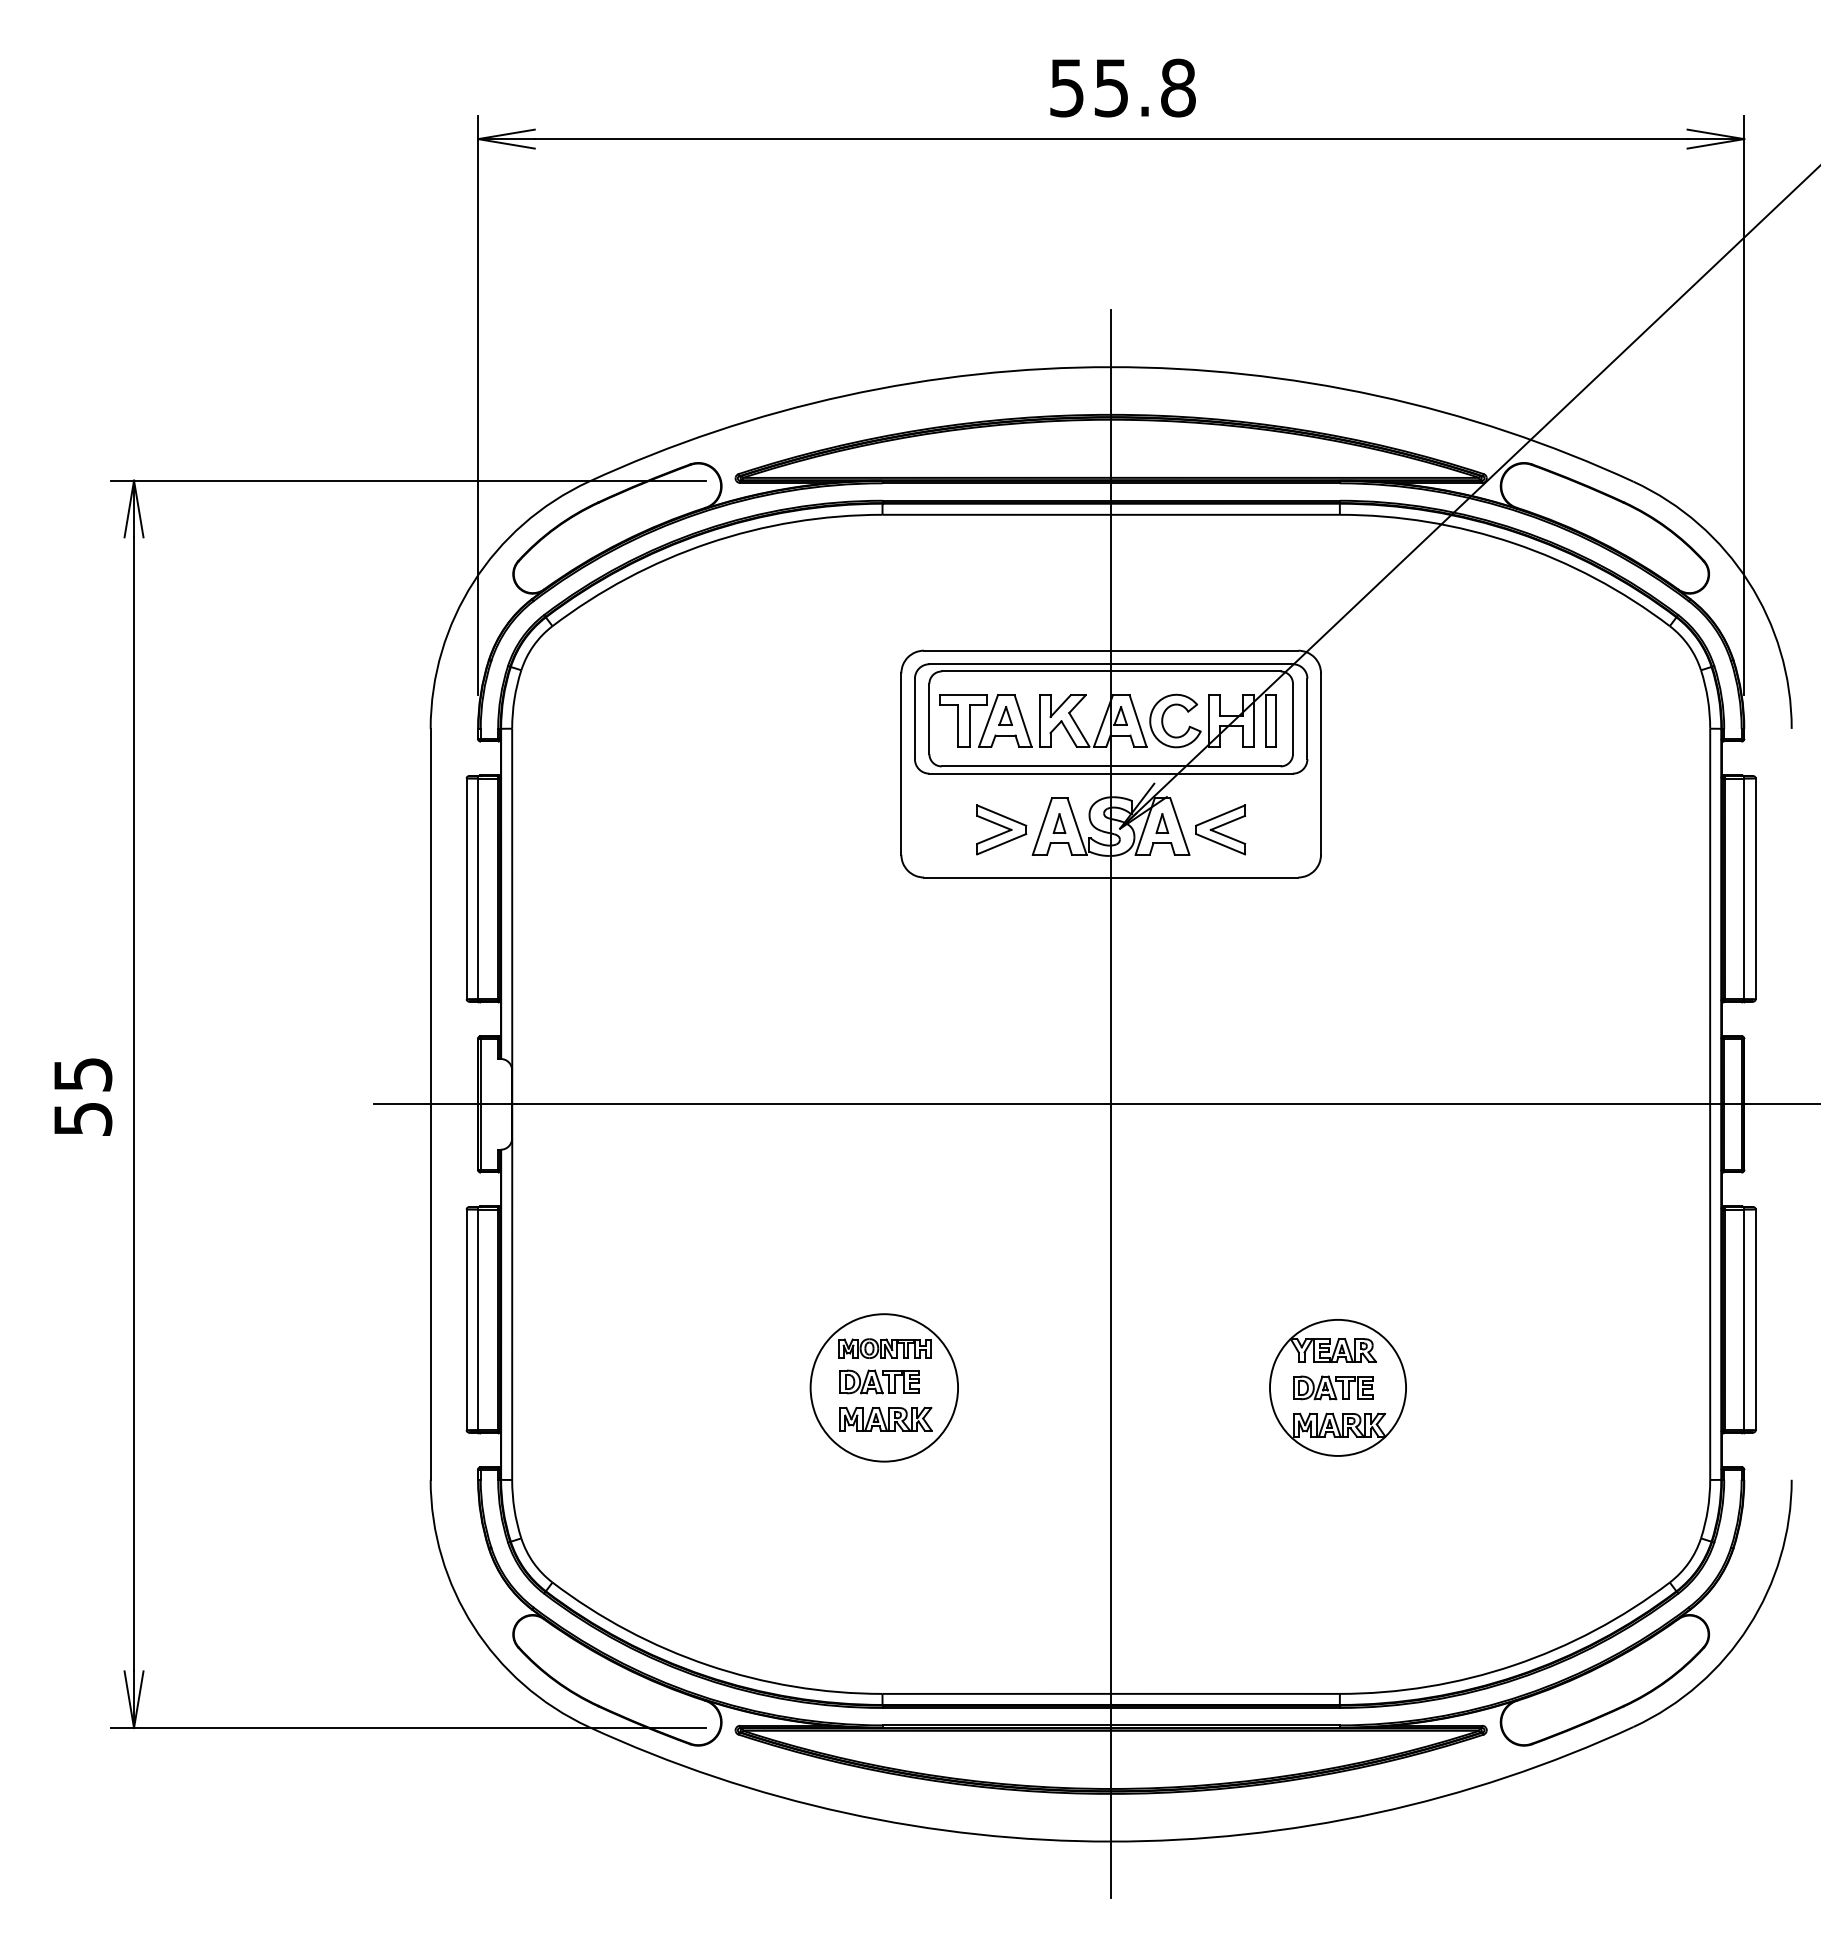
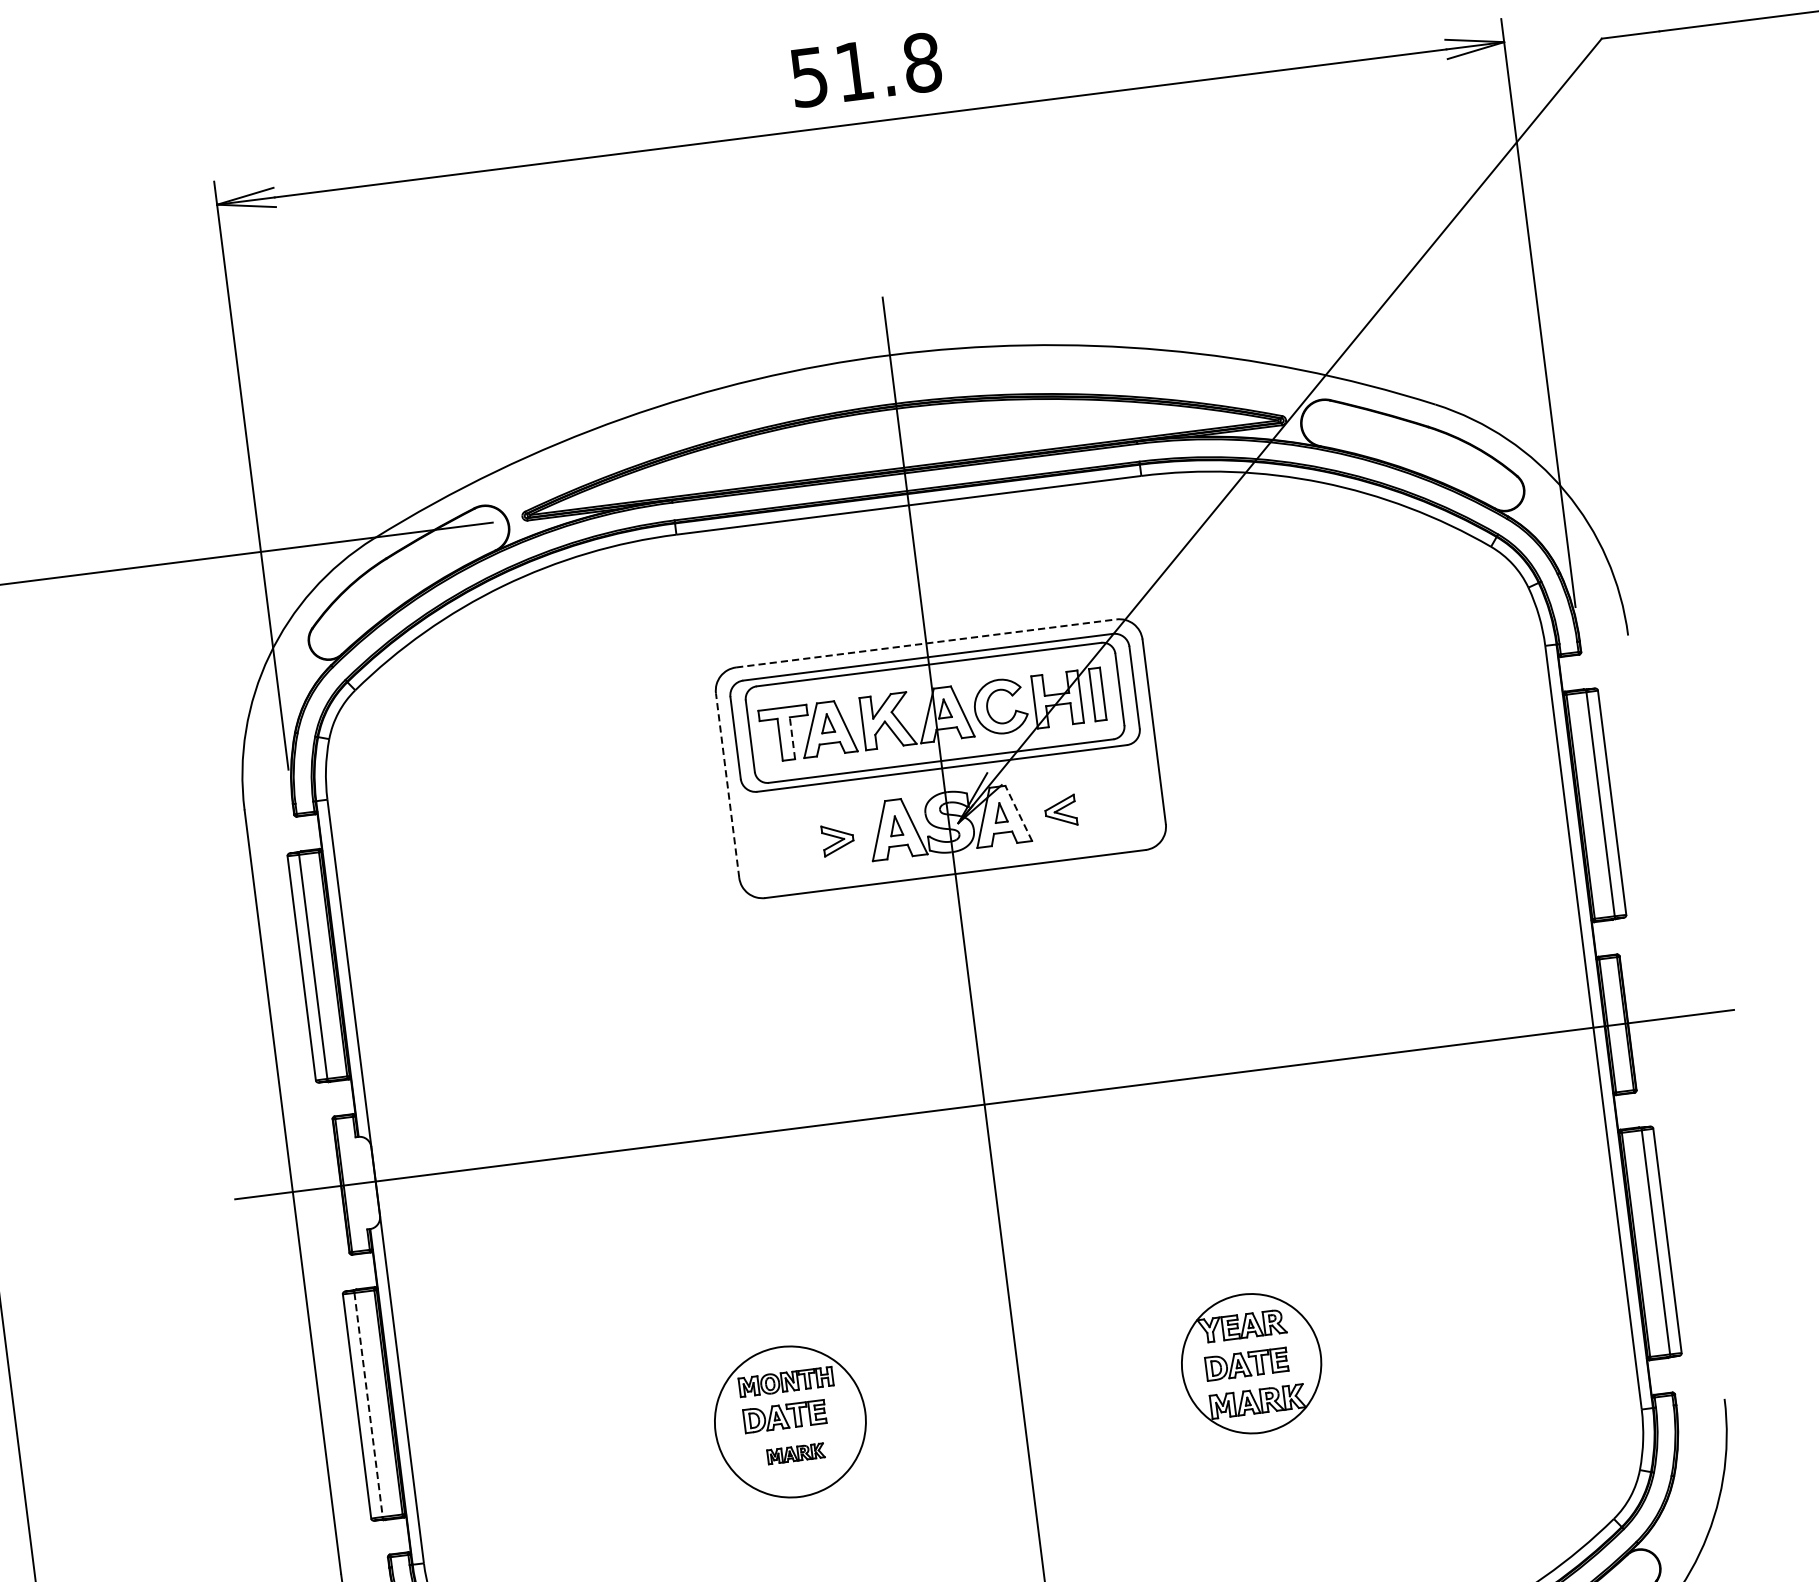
text: (1110, 88) -> (853, 72), 55.8 -> 51.8
line: (1111, 650) -> (926, 643), solid -> dashed
line: (969, 726) -> (792, 738), solid -> dashed
line: (901, 764) -> (727, 786), solid -> dashed
line: (1179, 826) -> (1018, 813), solid -> dashed
part: (1001, 829) -> (837, 839), size x0.6
part: (1220, 829) -> (1060, 811), size x0.6
line: (477, 1320) -> (368, 1405), solid -> dashed
part: (885, 1419) -> (795, 1453), size x0.6

